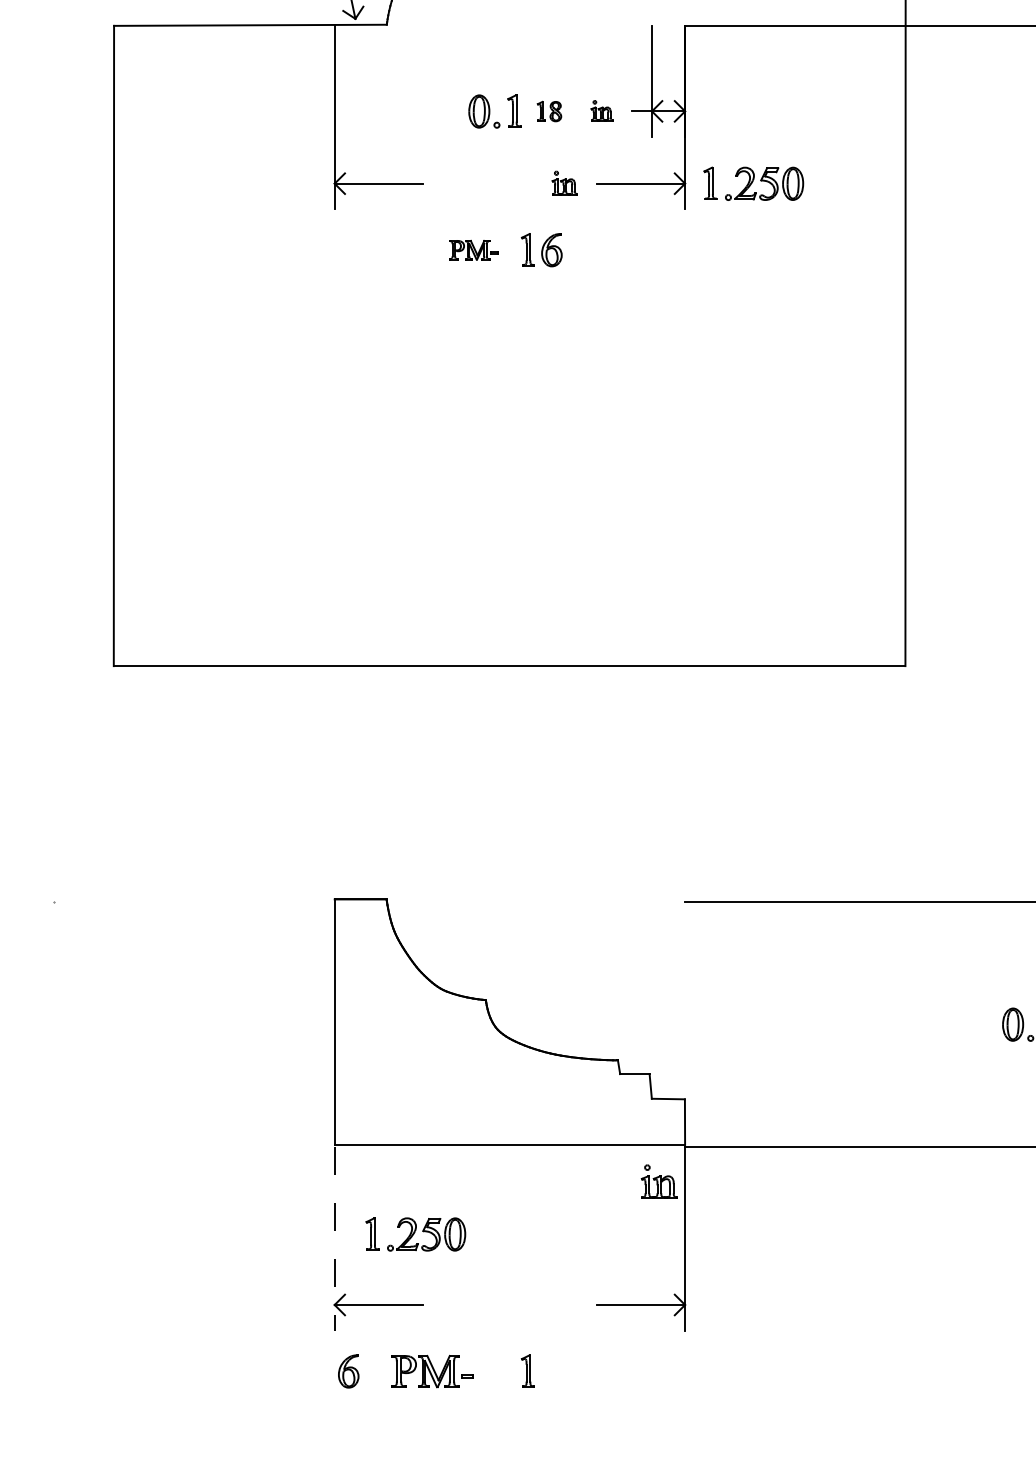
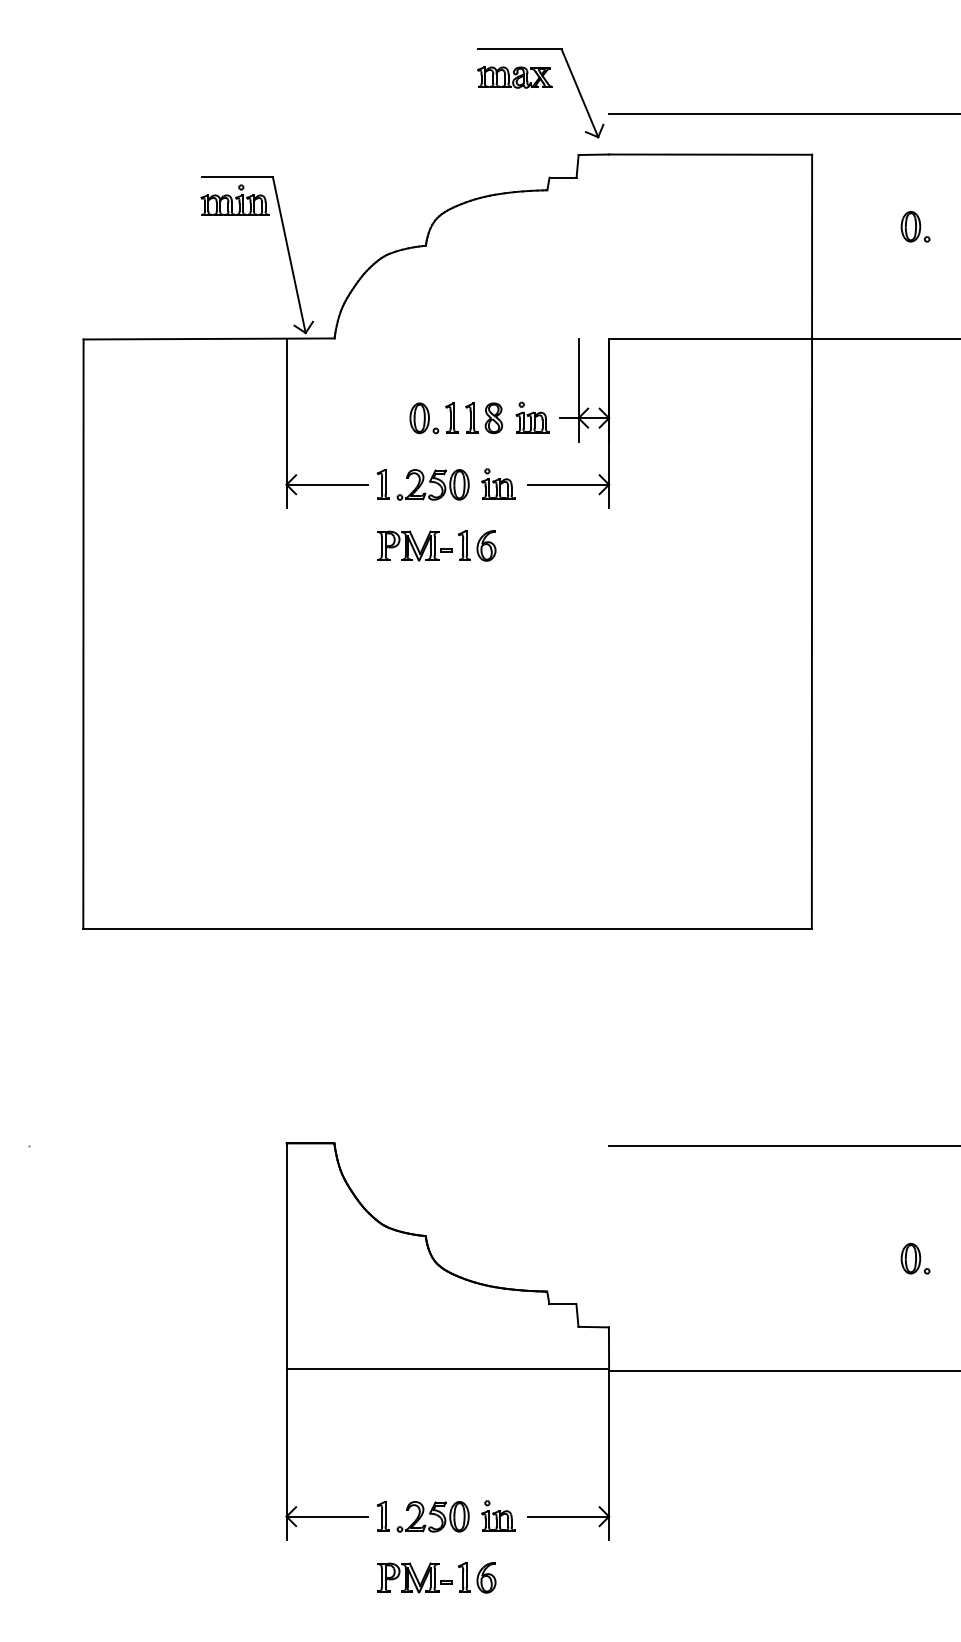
part: (601, 110) -> (532, 417), size x1.67
part: (549, 111) -> (484, 418), size x1.67
part: (564, 182) -> (498, 483), size x1.43
part: (752, 183) -> (422, 484), moved
part: (473, 249) -> (414, 545), size x1.67
part: (659, 1180) -> (498, 1515), moved
part: (416, 1234) -> (423, 1516), moved
line: (334, 1239) -> (286, 1456), dashed -> solid
part: (348, 1371) -> (486, 1577), moved
part: (432, 1371) -> (414, 1577), moved

